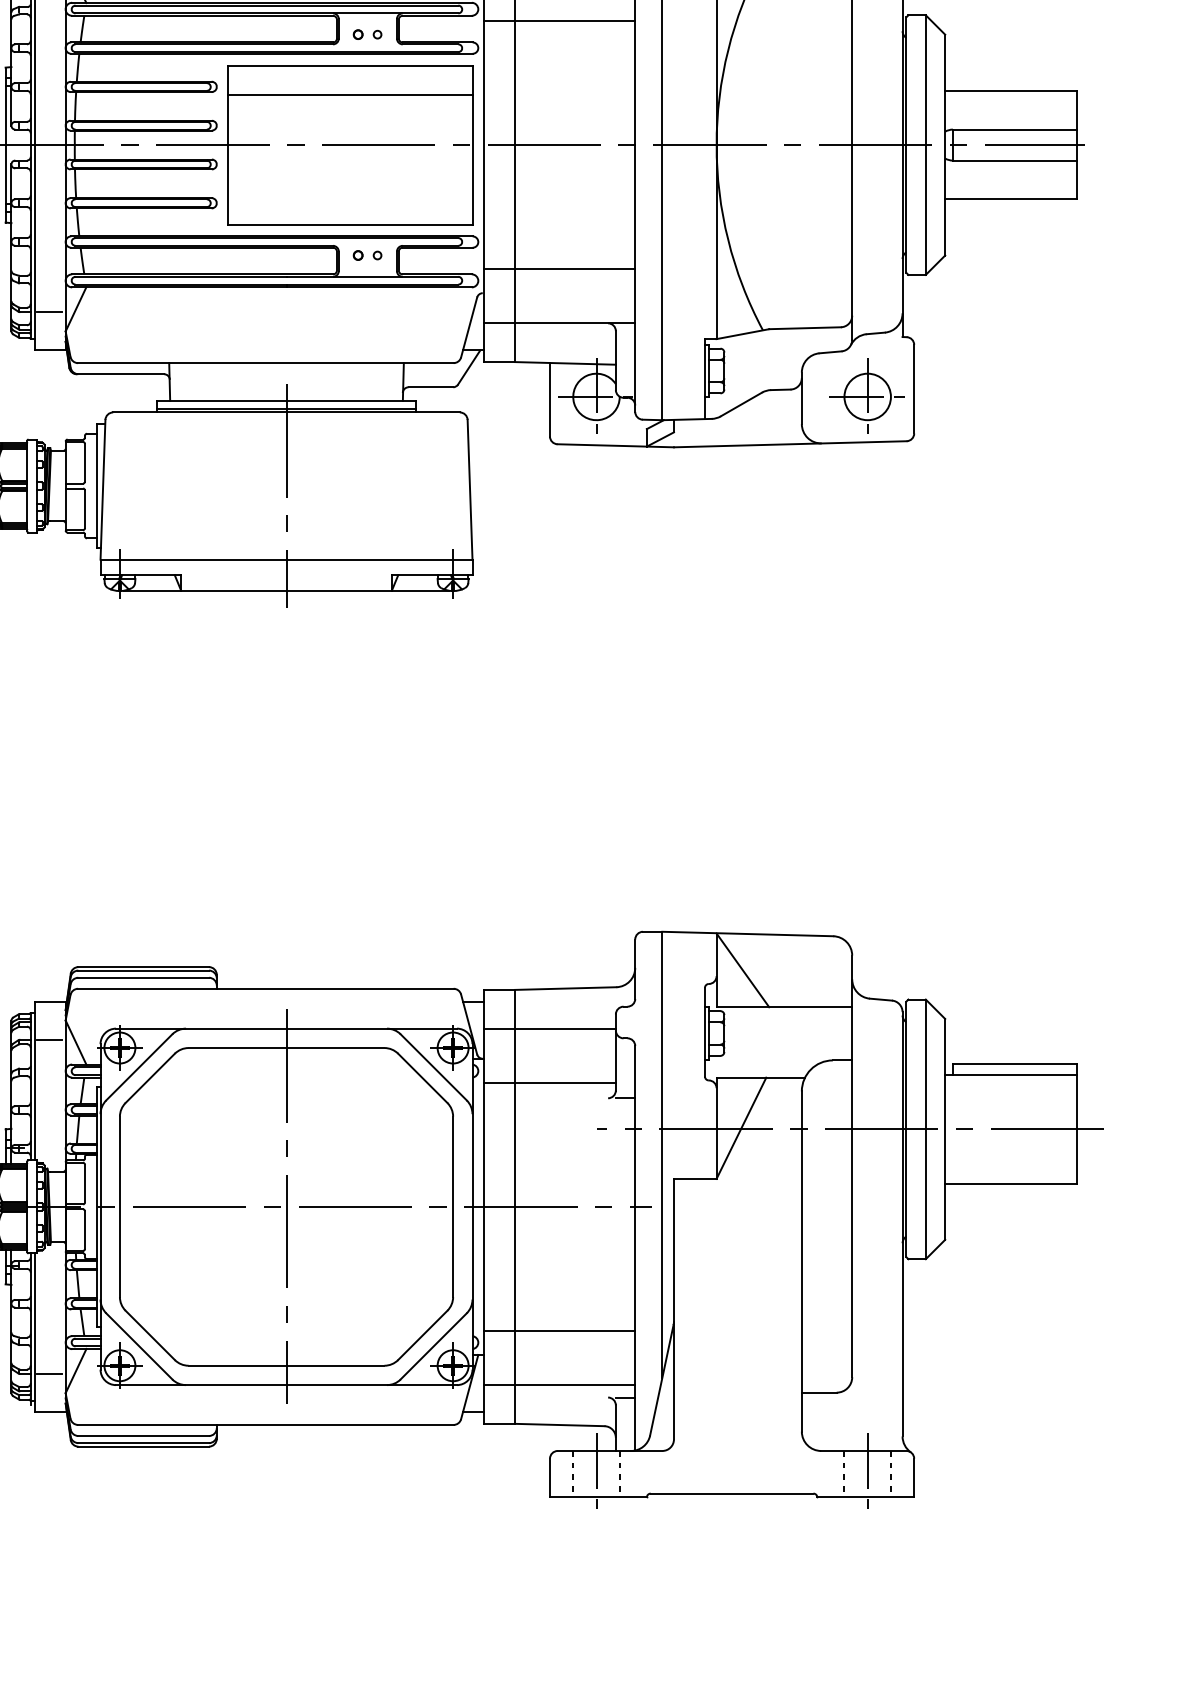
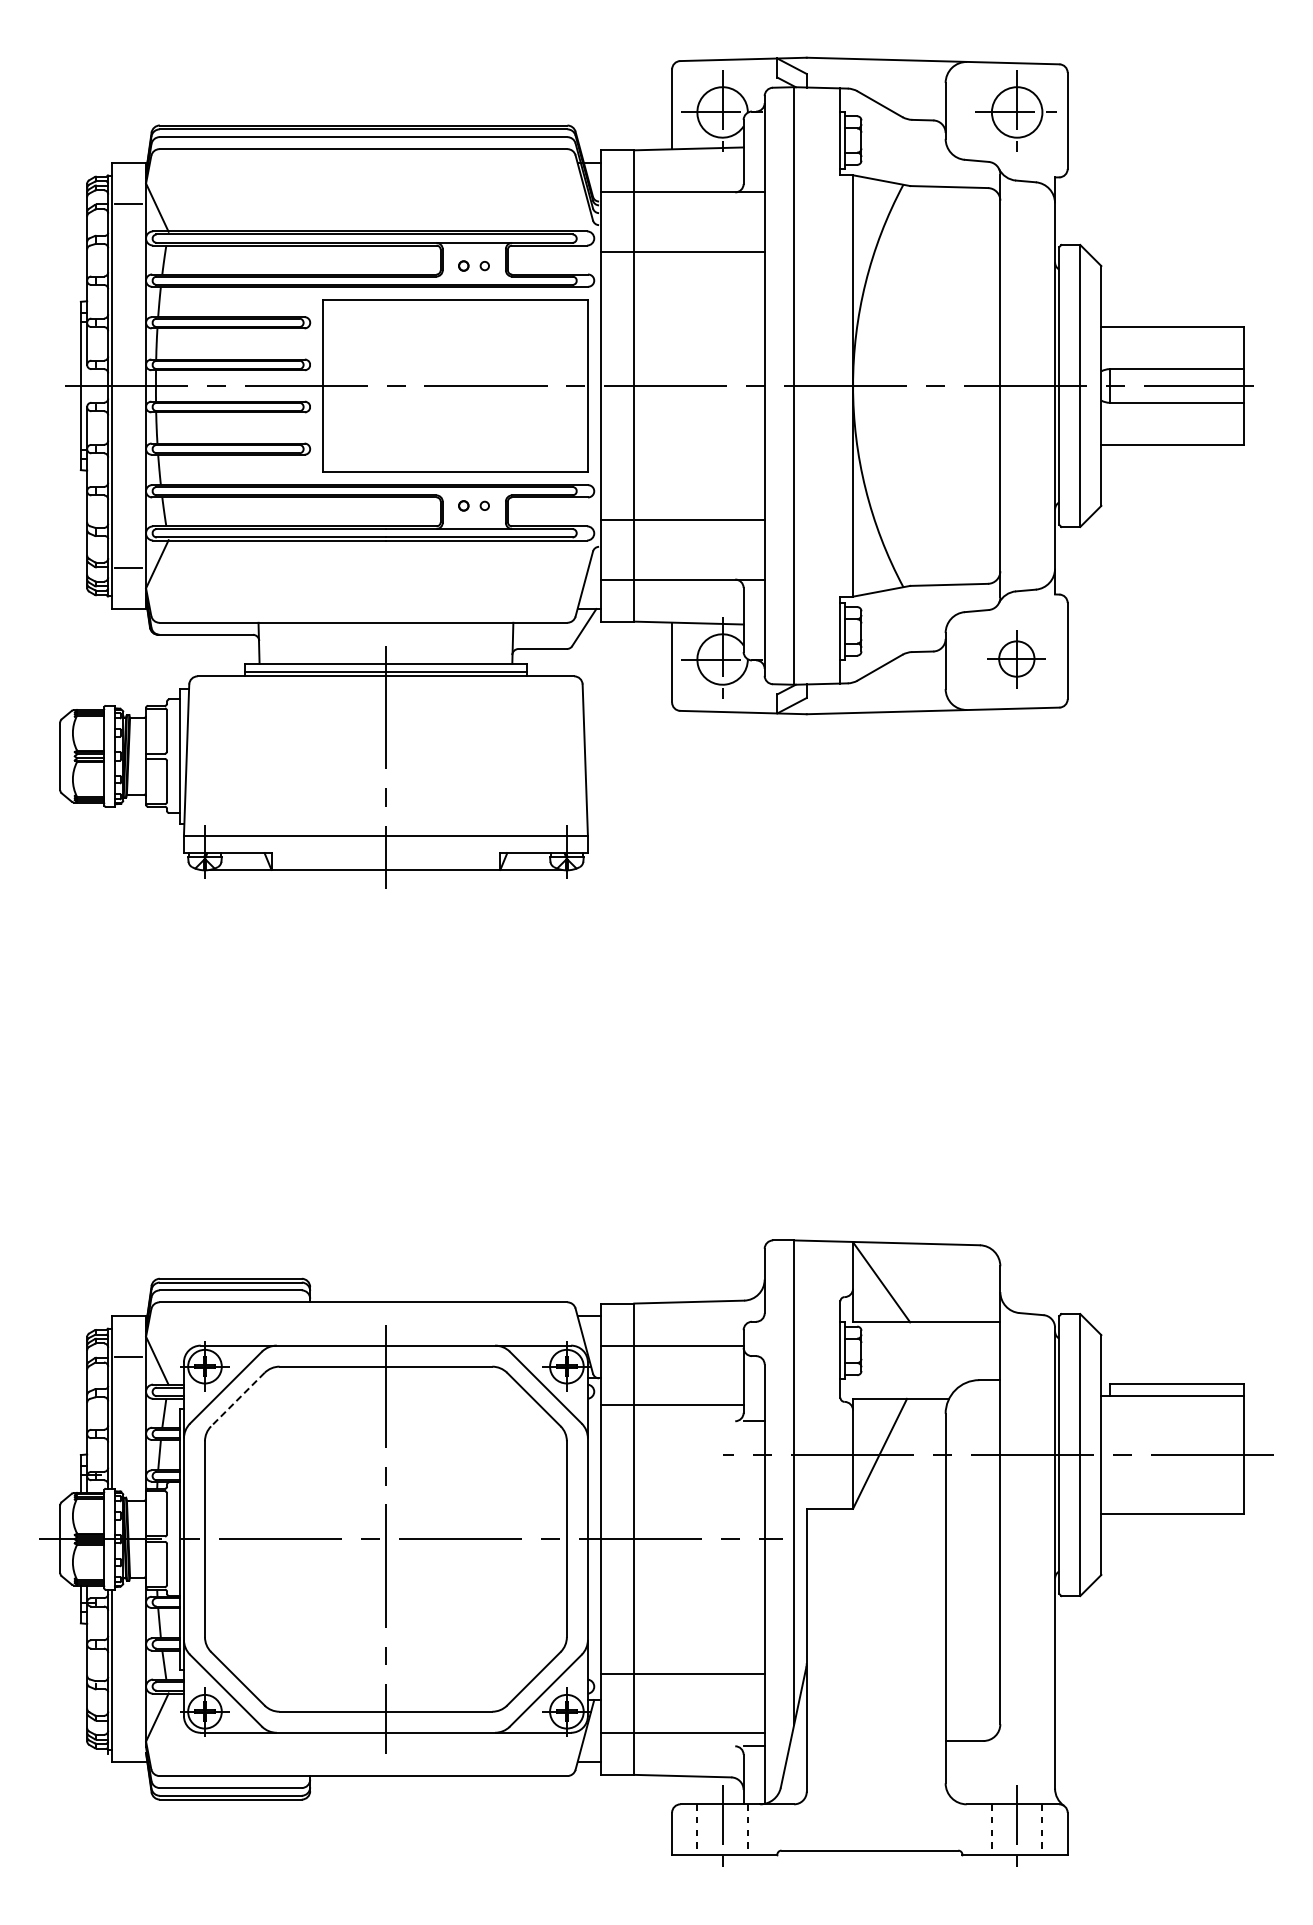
line: (349, 94) -> (454, 331), removed
part: (866, 395) -> (1015, 657), size x0.7
line: (149, 1078) -> (237, 1399), solid -> dashed
line: (49, 1373) -> (128, 1720), removed

